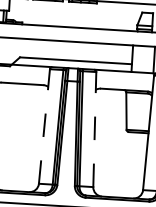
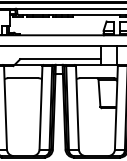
line: (43, 127) -> (40, 108), dashed -> solid
line: (94, 130) -> (77, 108), dashed -> solid

